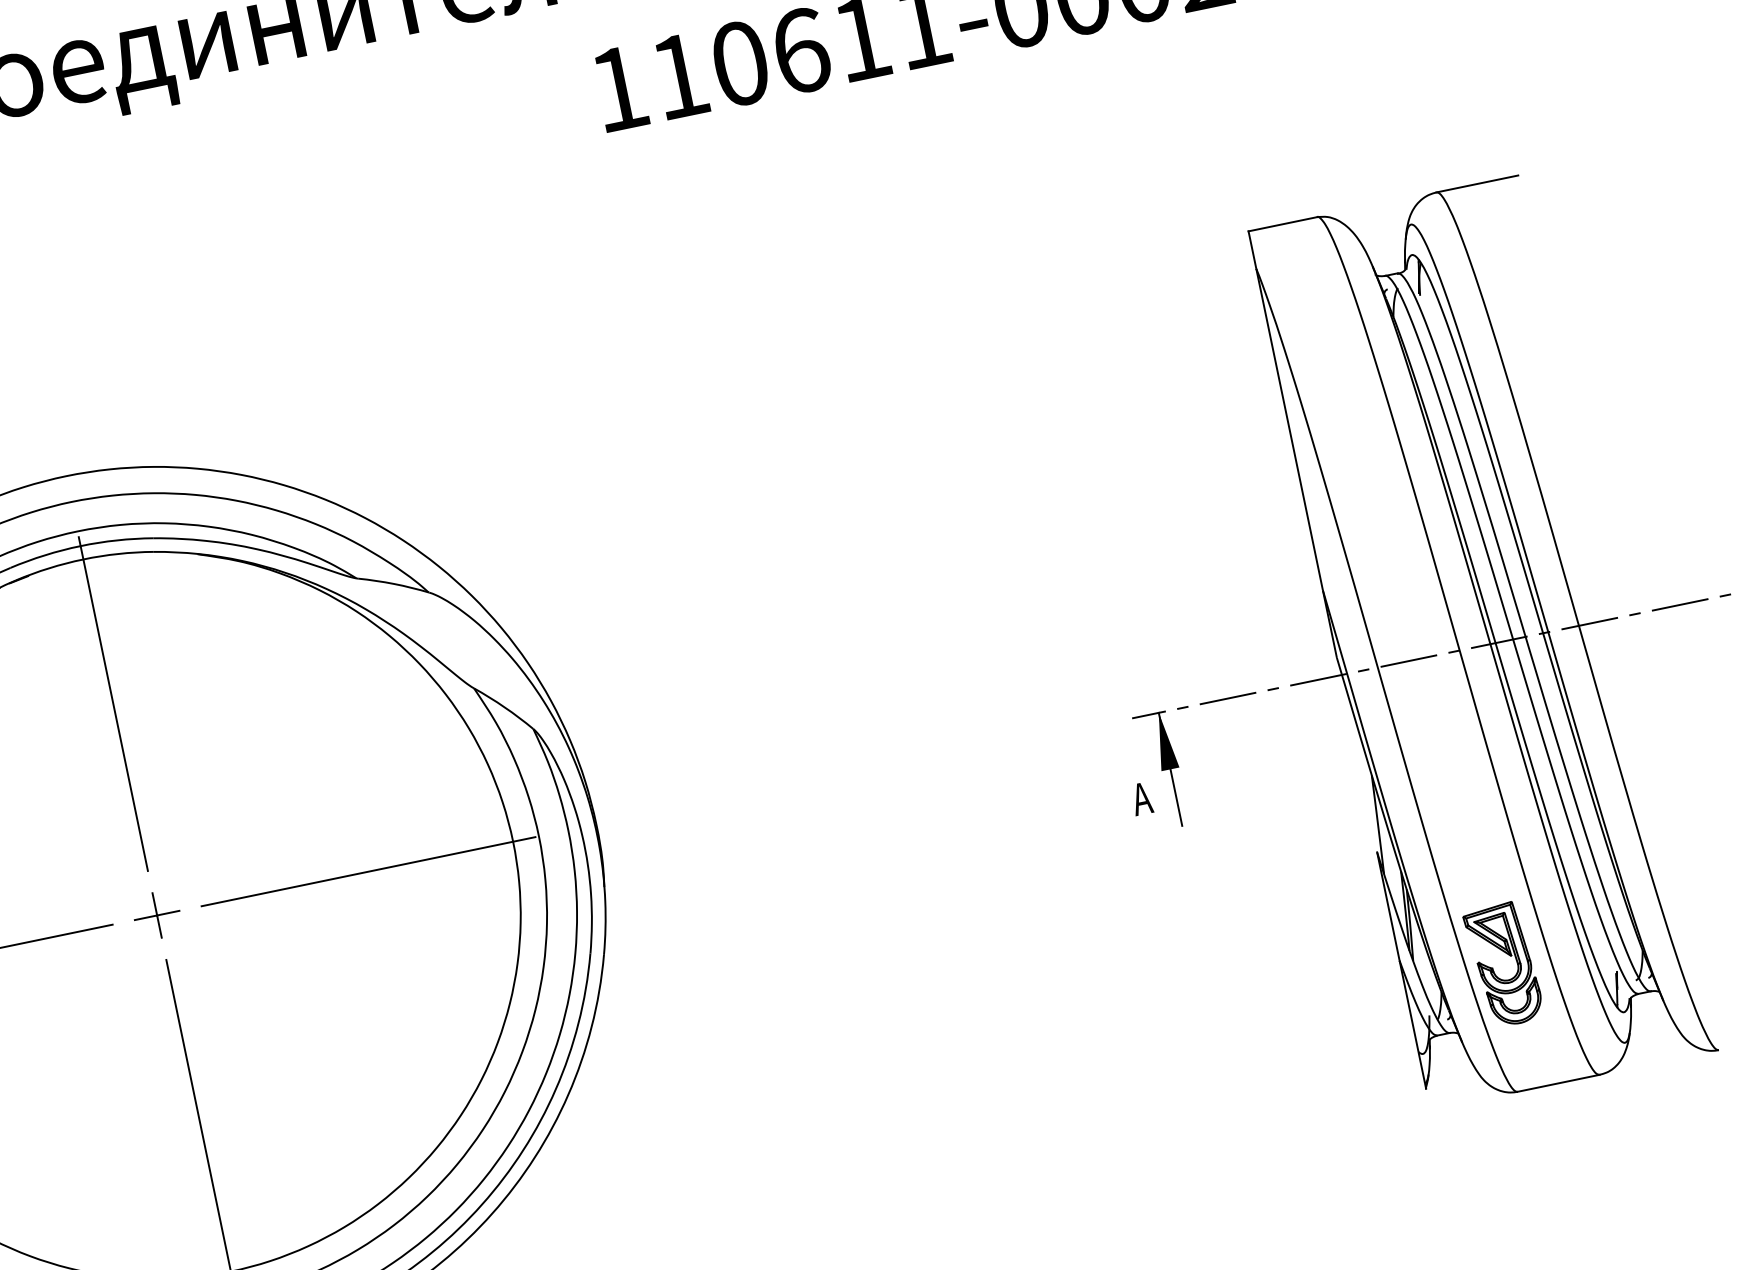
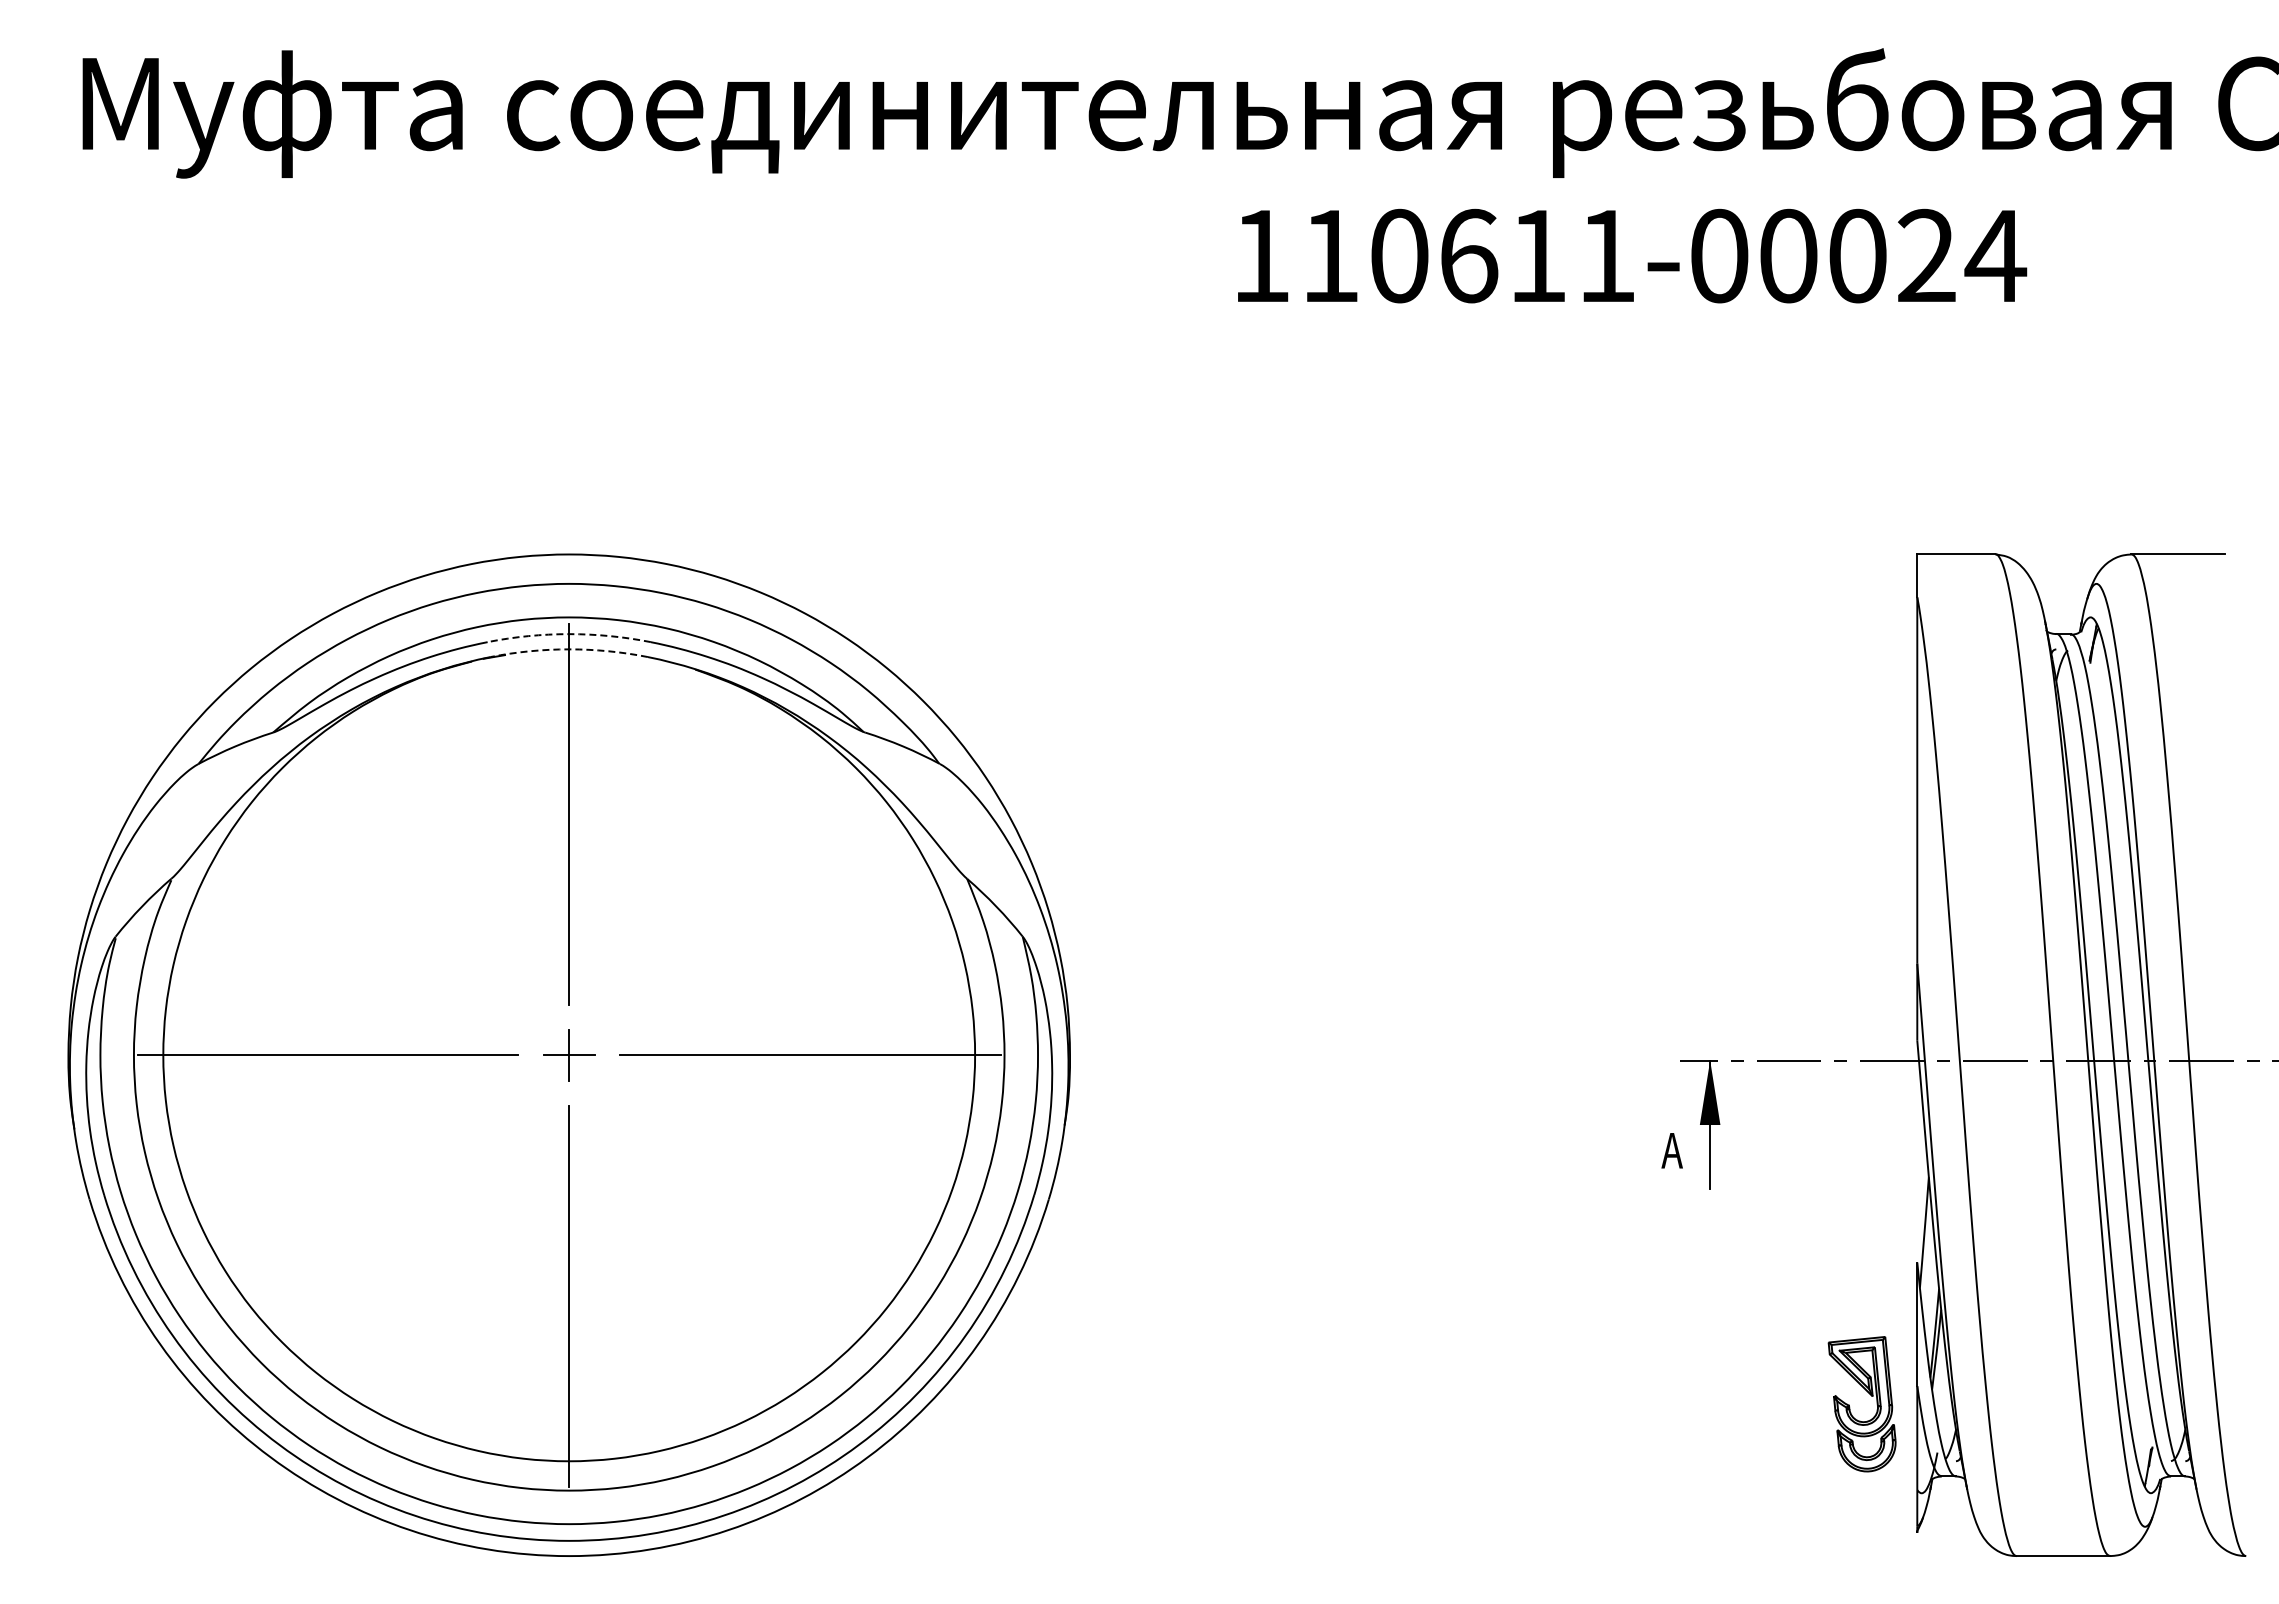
arc: (80, 546) -> (569, 634), solid -> dashed
arc: (83, 559) -> (569, 649), solid -> dashed
part: (1494, 969) -> (1850, 1407), moved

